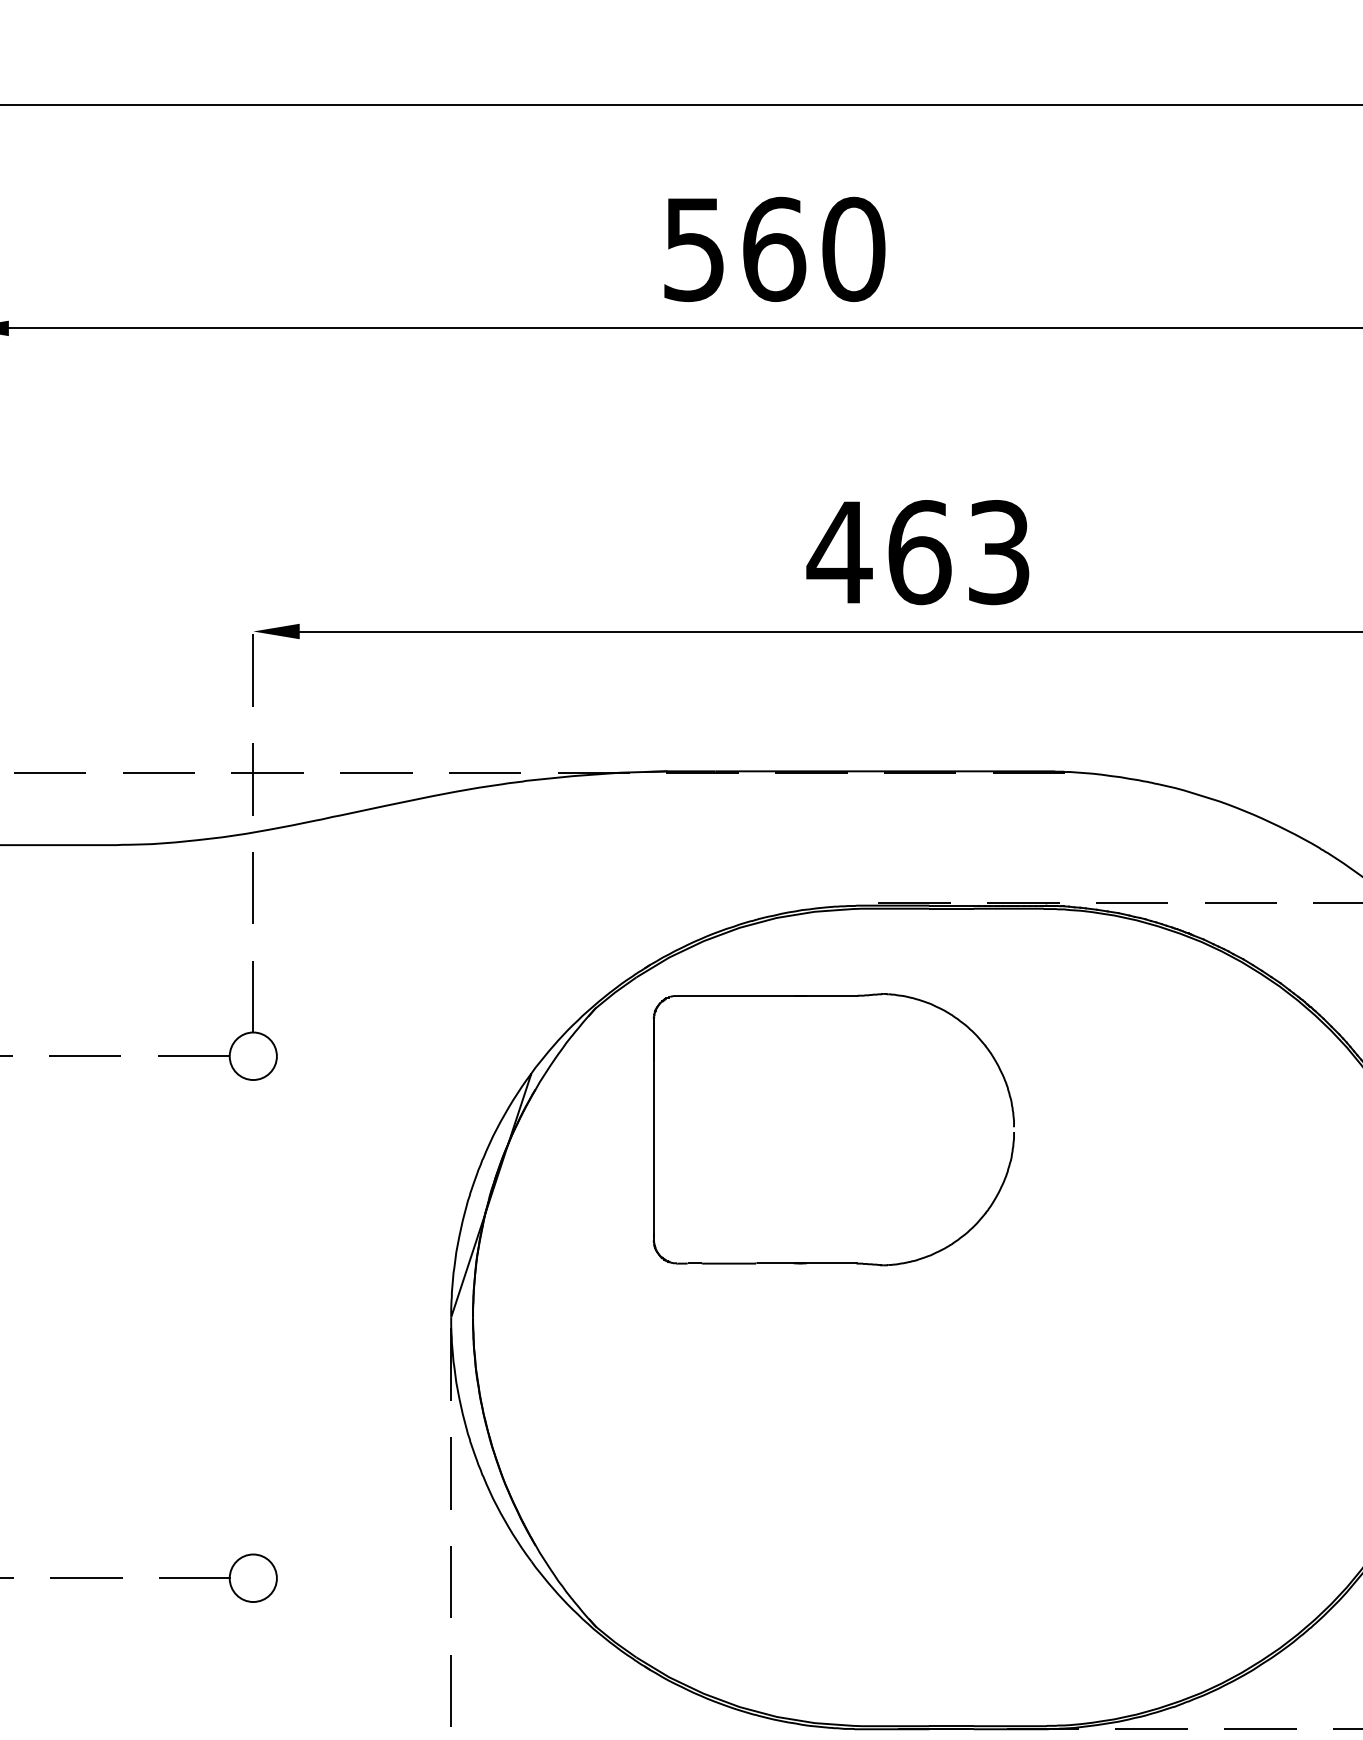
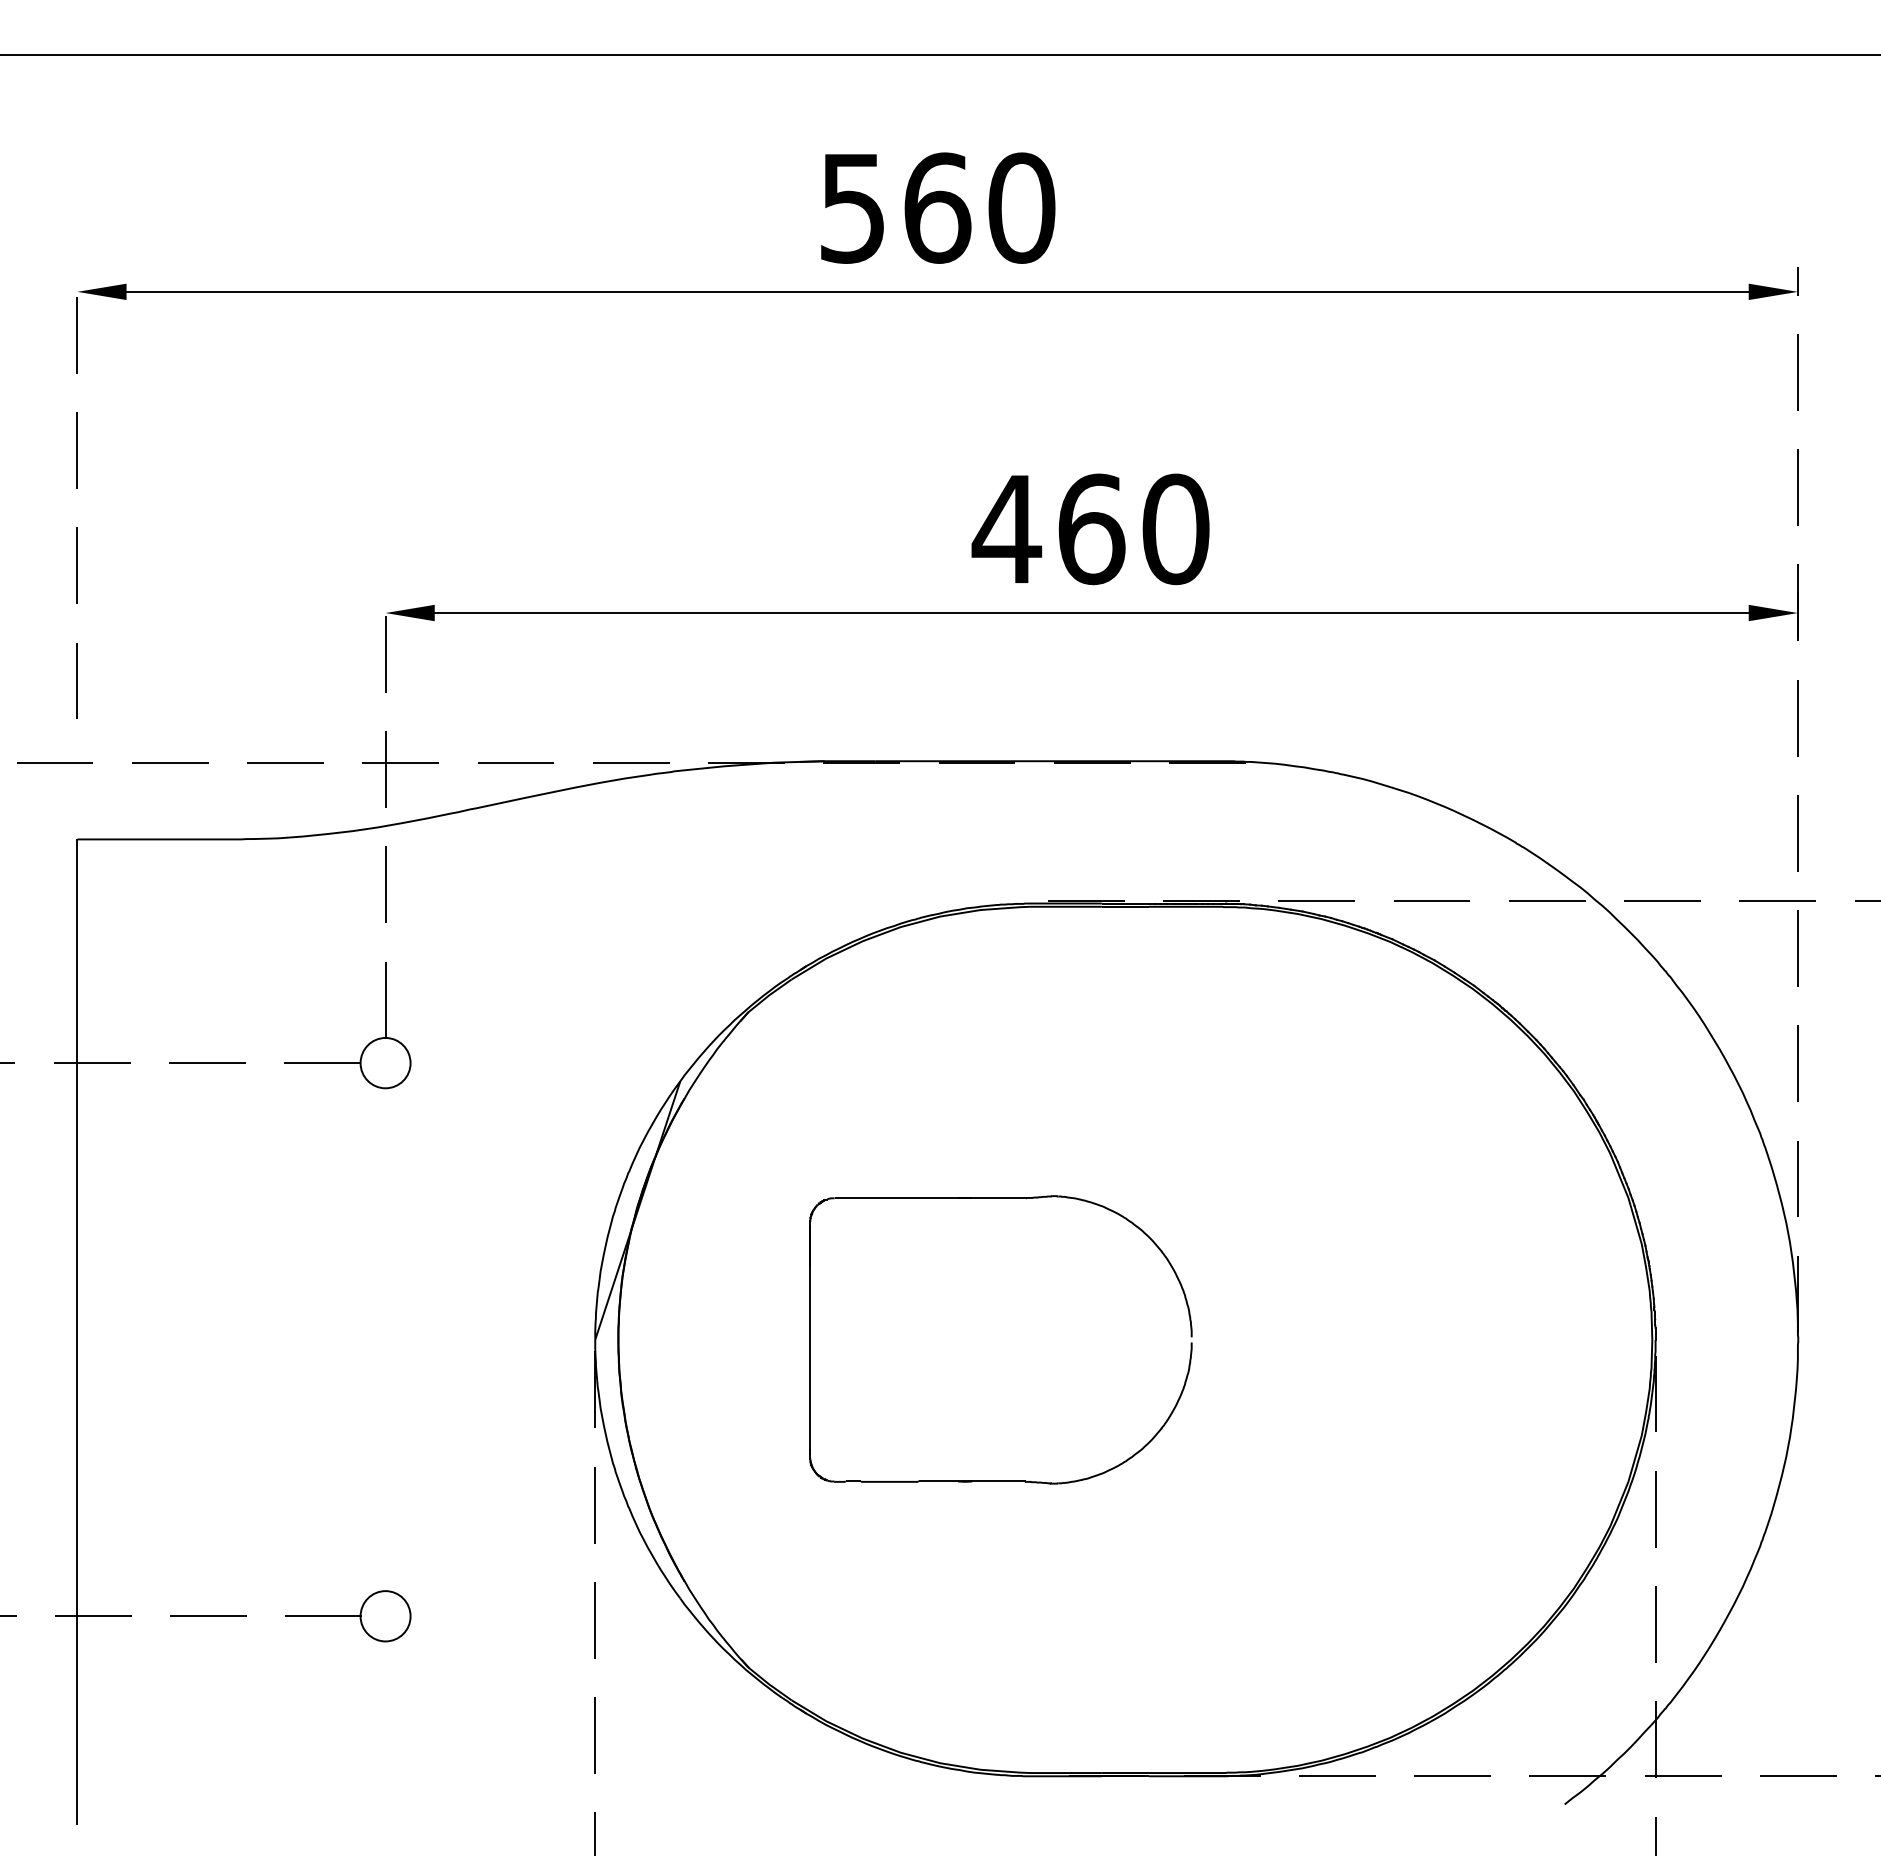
text: (998, 552) -> (1175, 529), 463 -> 460
part: (833, 996) -> (1000, 1198), moved

